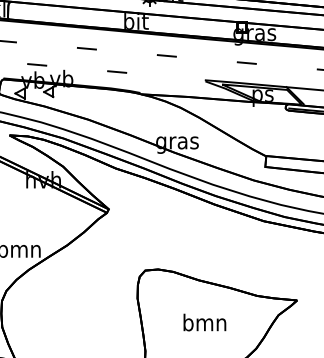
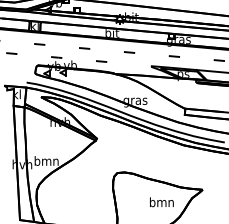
text: (204, 322) -> (161, 202), moved

